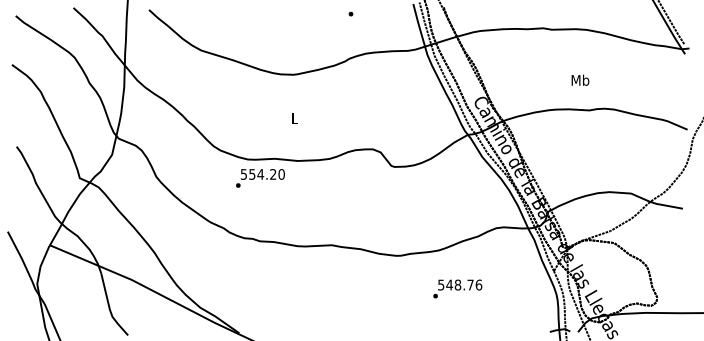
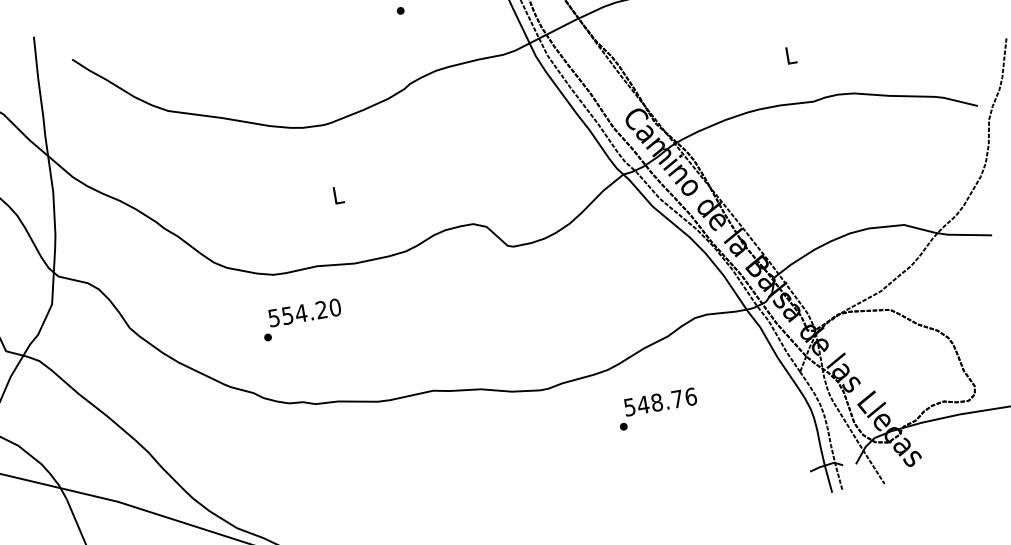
text: (580, 79) -> (790, 53), Mb -> L
text: (260, 178) -> (302, 319), moved
text: (457, 288) -> (657, 408), moved

